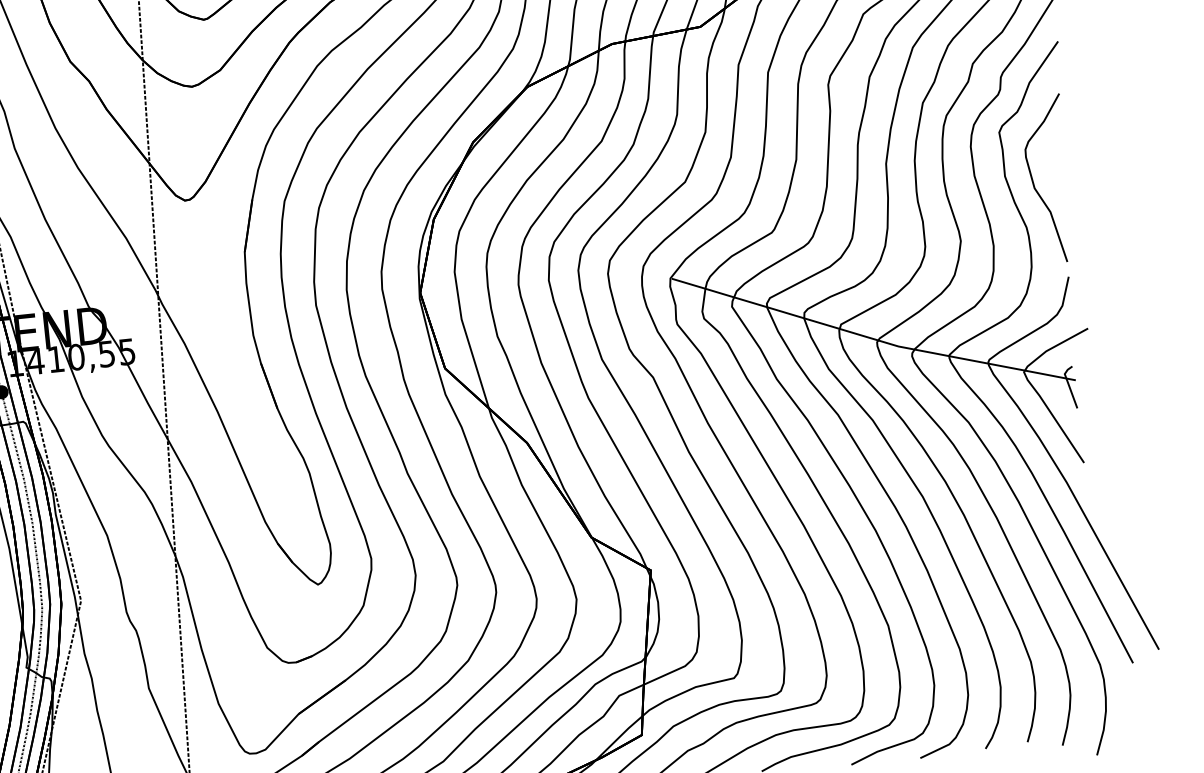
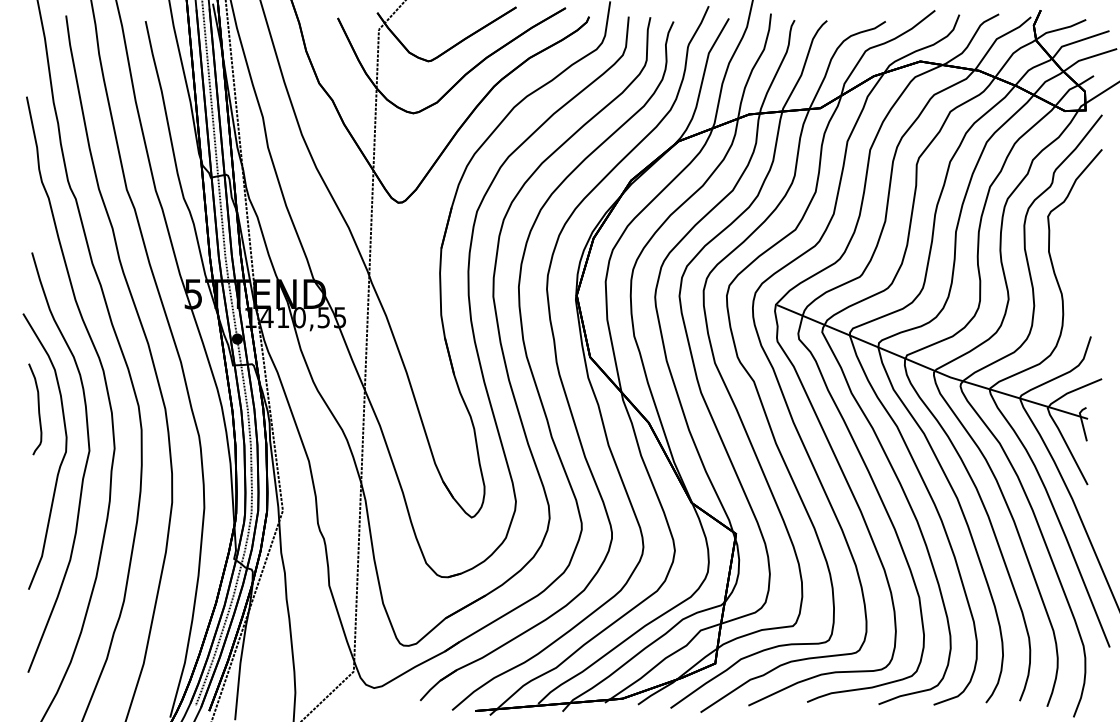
curve: (1033, 180) -> (1071, 257), removed

